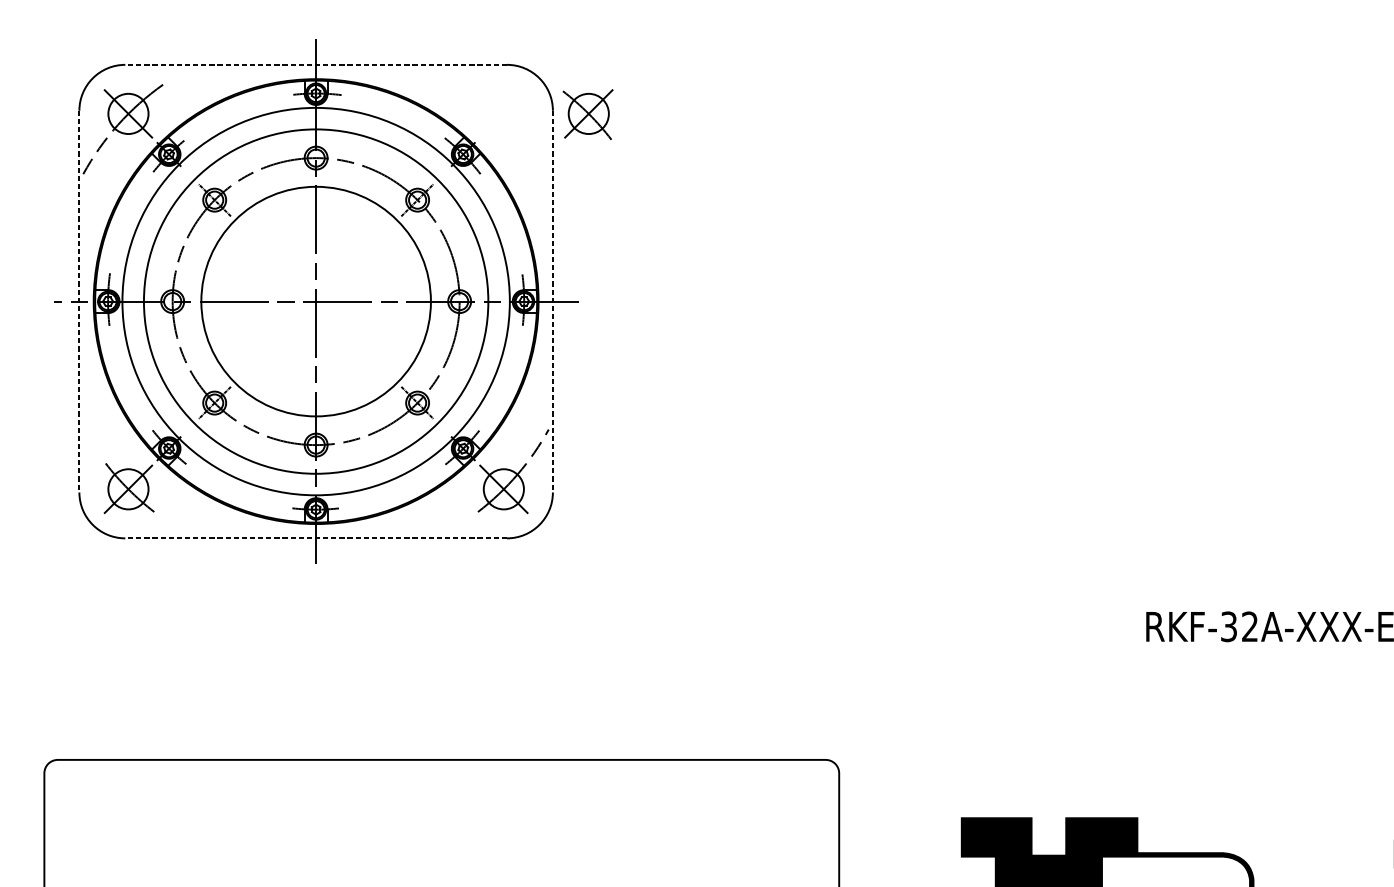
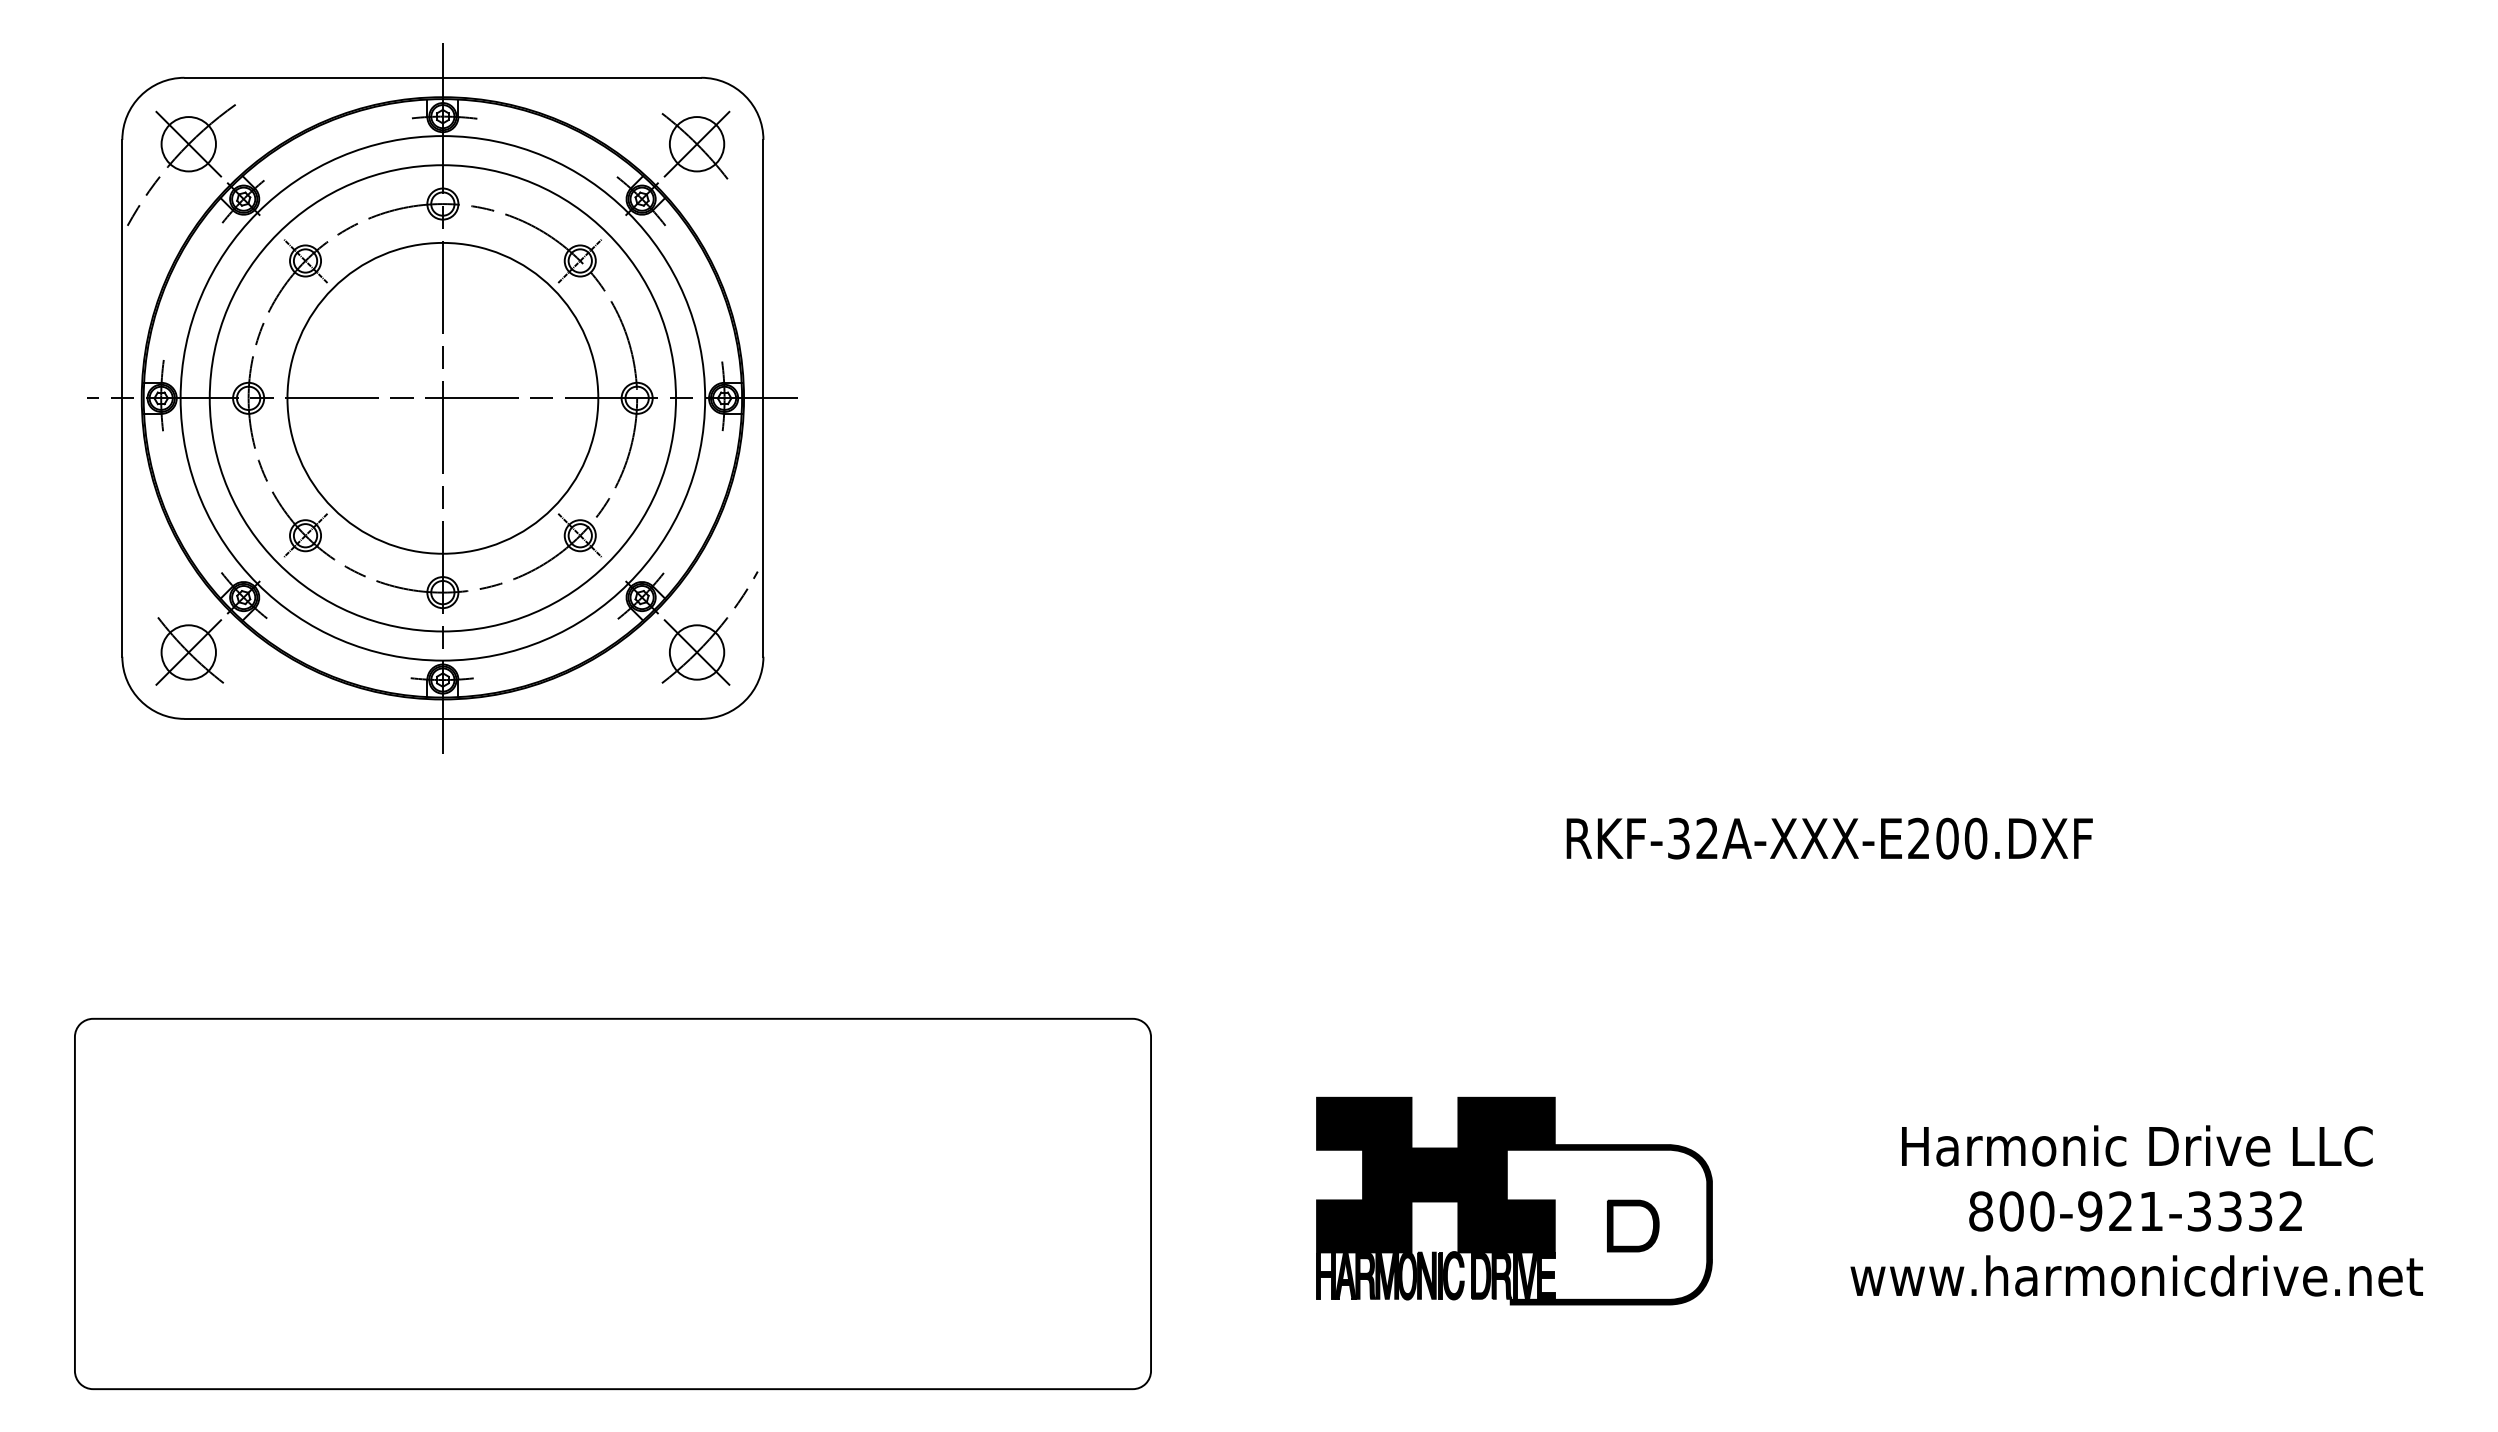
line: (315, 64) -> (442, 77), dashed -> solid
part: (587, 114) -> (695, 144), moved
line: (79, 301) -> (122, 398), dashed -> solid
line: (552, 301) -> (763, 398), dashed -> solid
line: (315, 538) -> (442, 718), dashed -> solid

